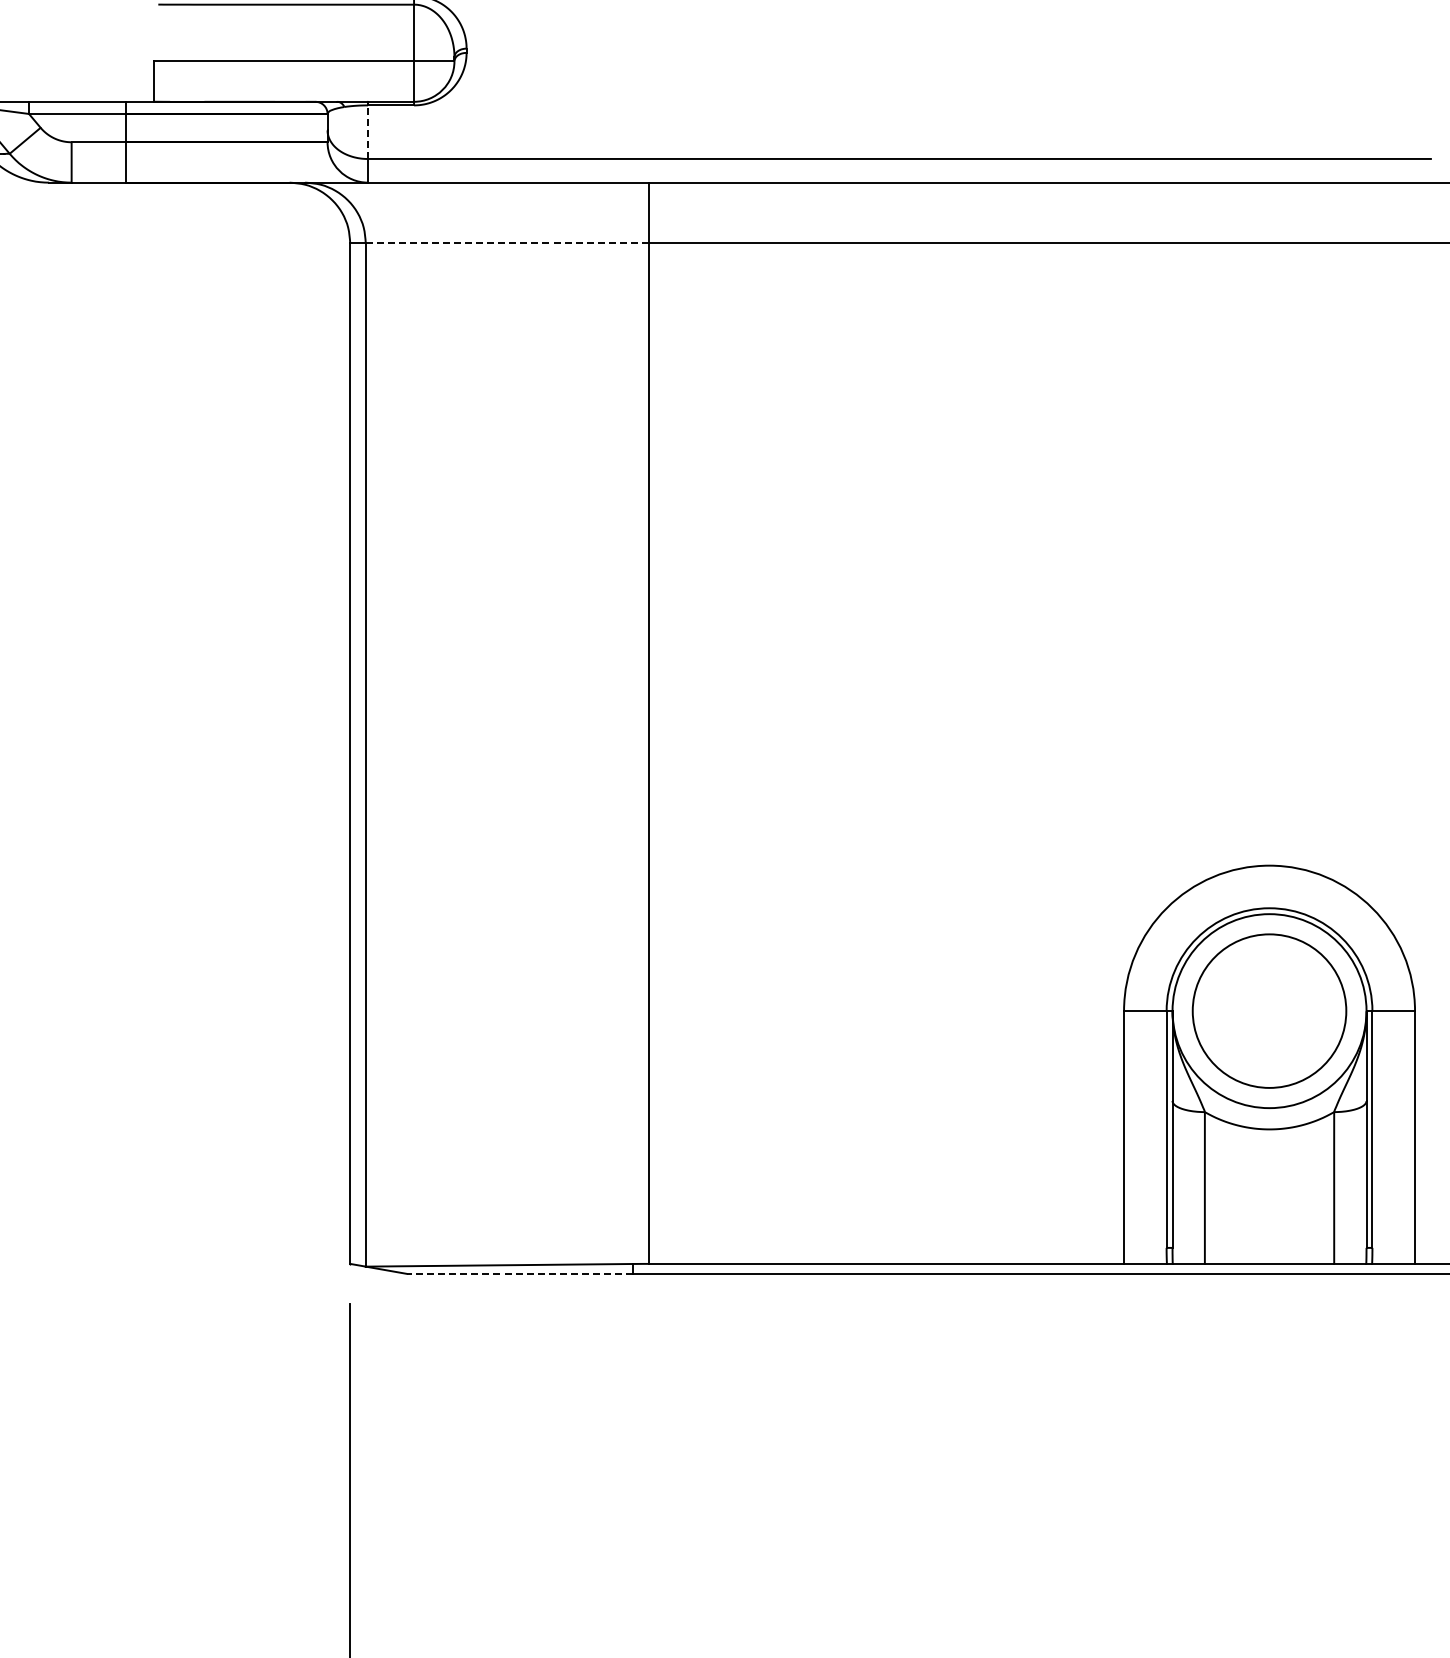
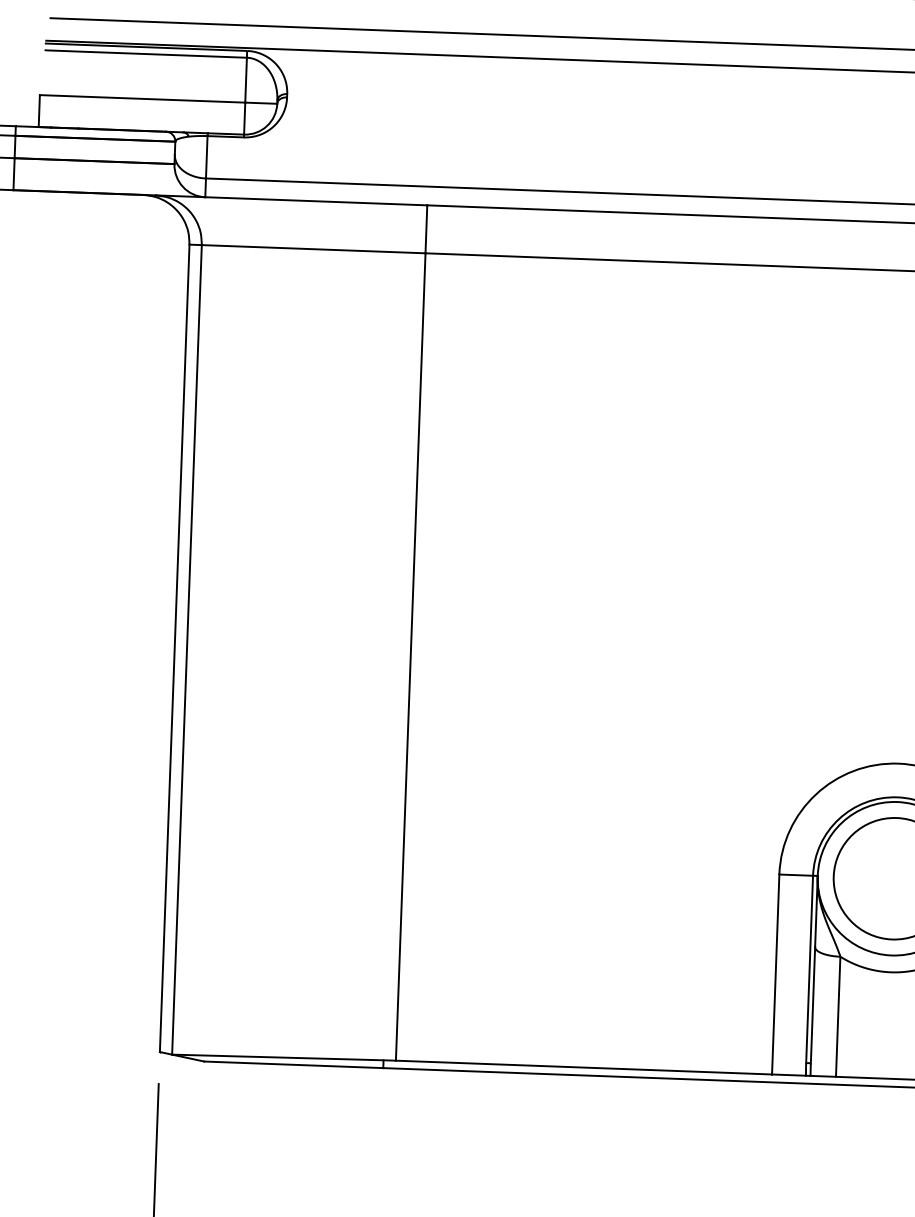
line: (367, 132) -> (206, 157), dashed -> solid
line: (507, 243) -> (313, 249), dashed -> solid
line: (519, 1273) -> (293, 1064), dashed -> solid

